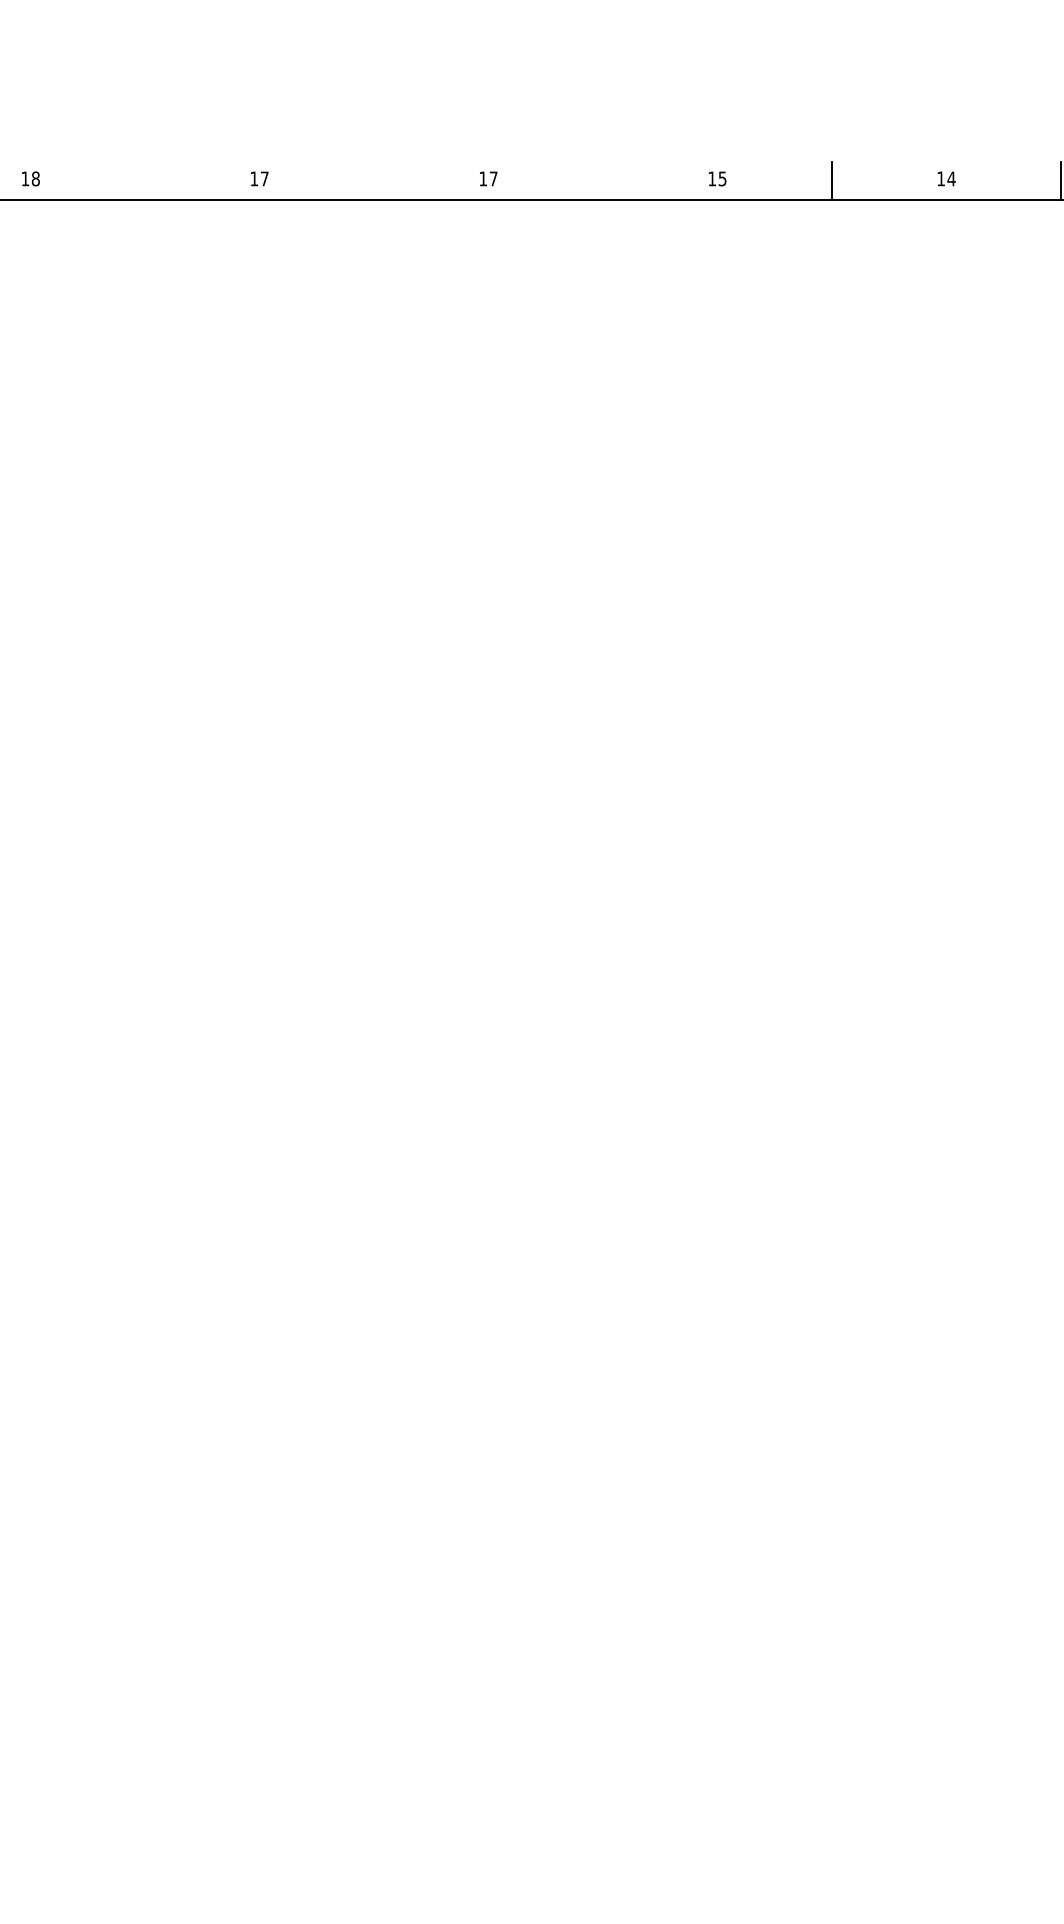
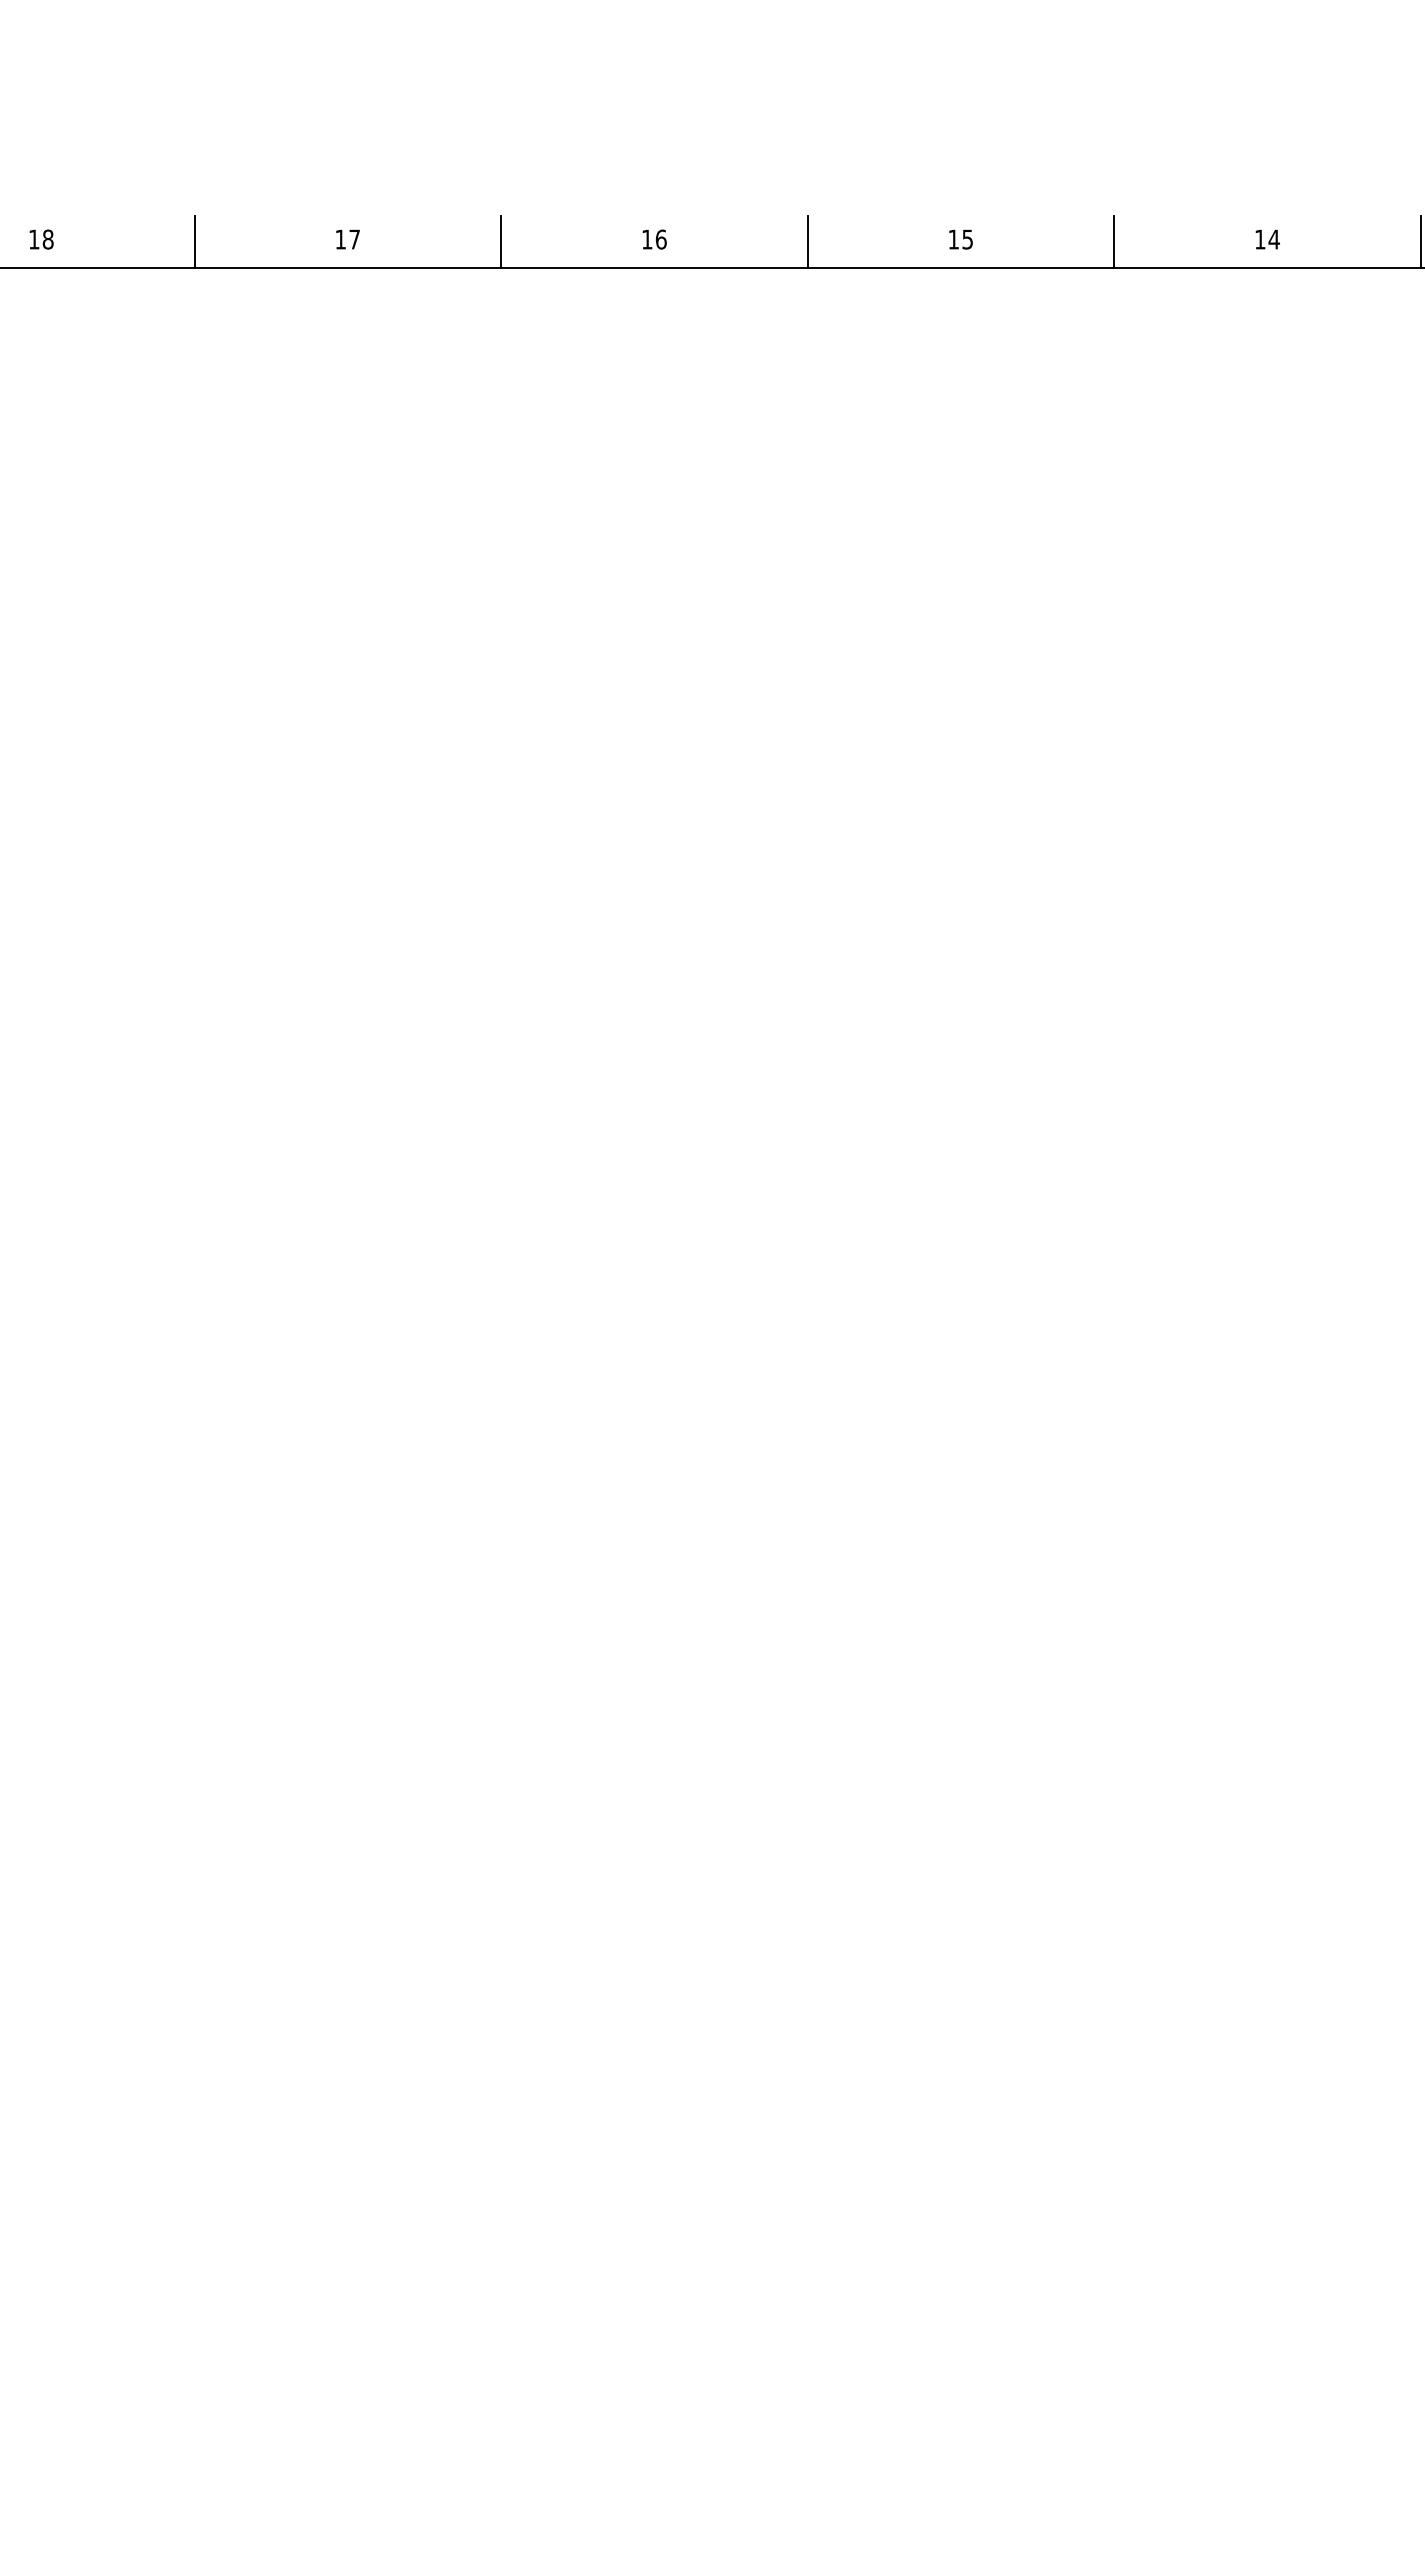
text: (493, 178) -> (660, 239), 17 -> 16
line: (145, 181) -> (194, 242), added
line: (374, 181) -> (501, 242), added
line: (602, 181) -> (807, 242), added

